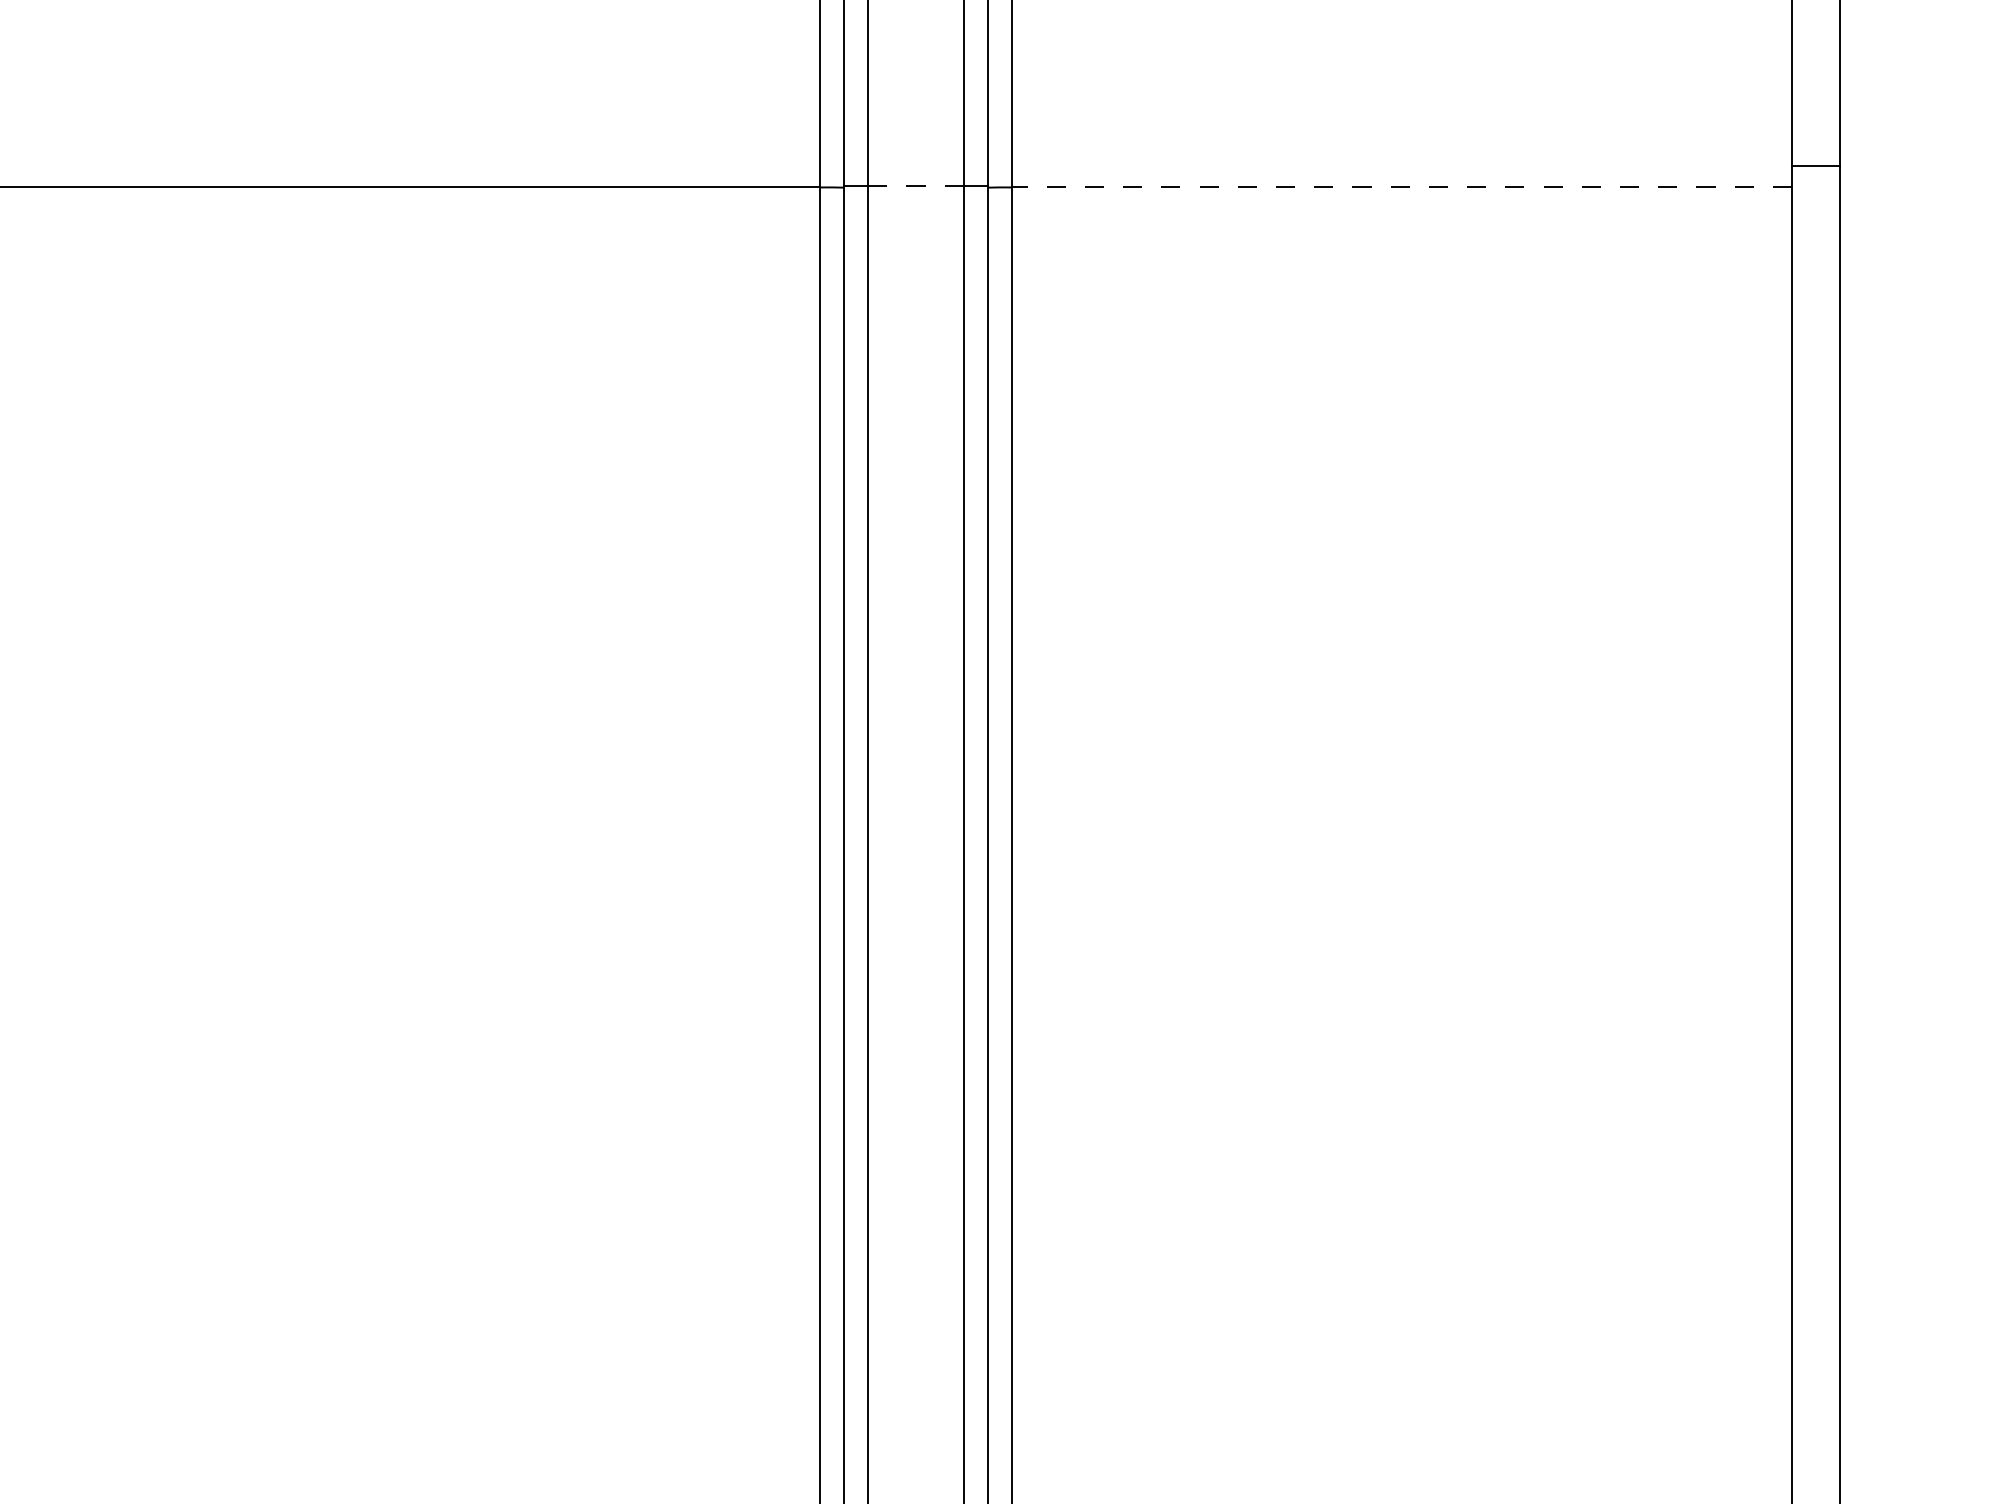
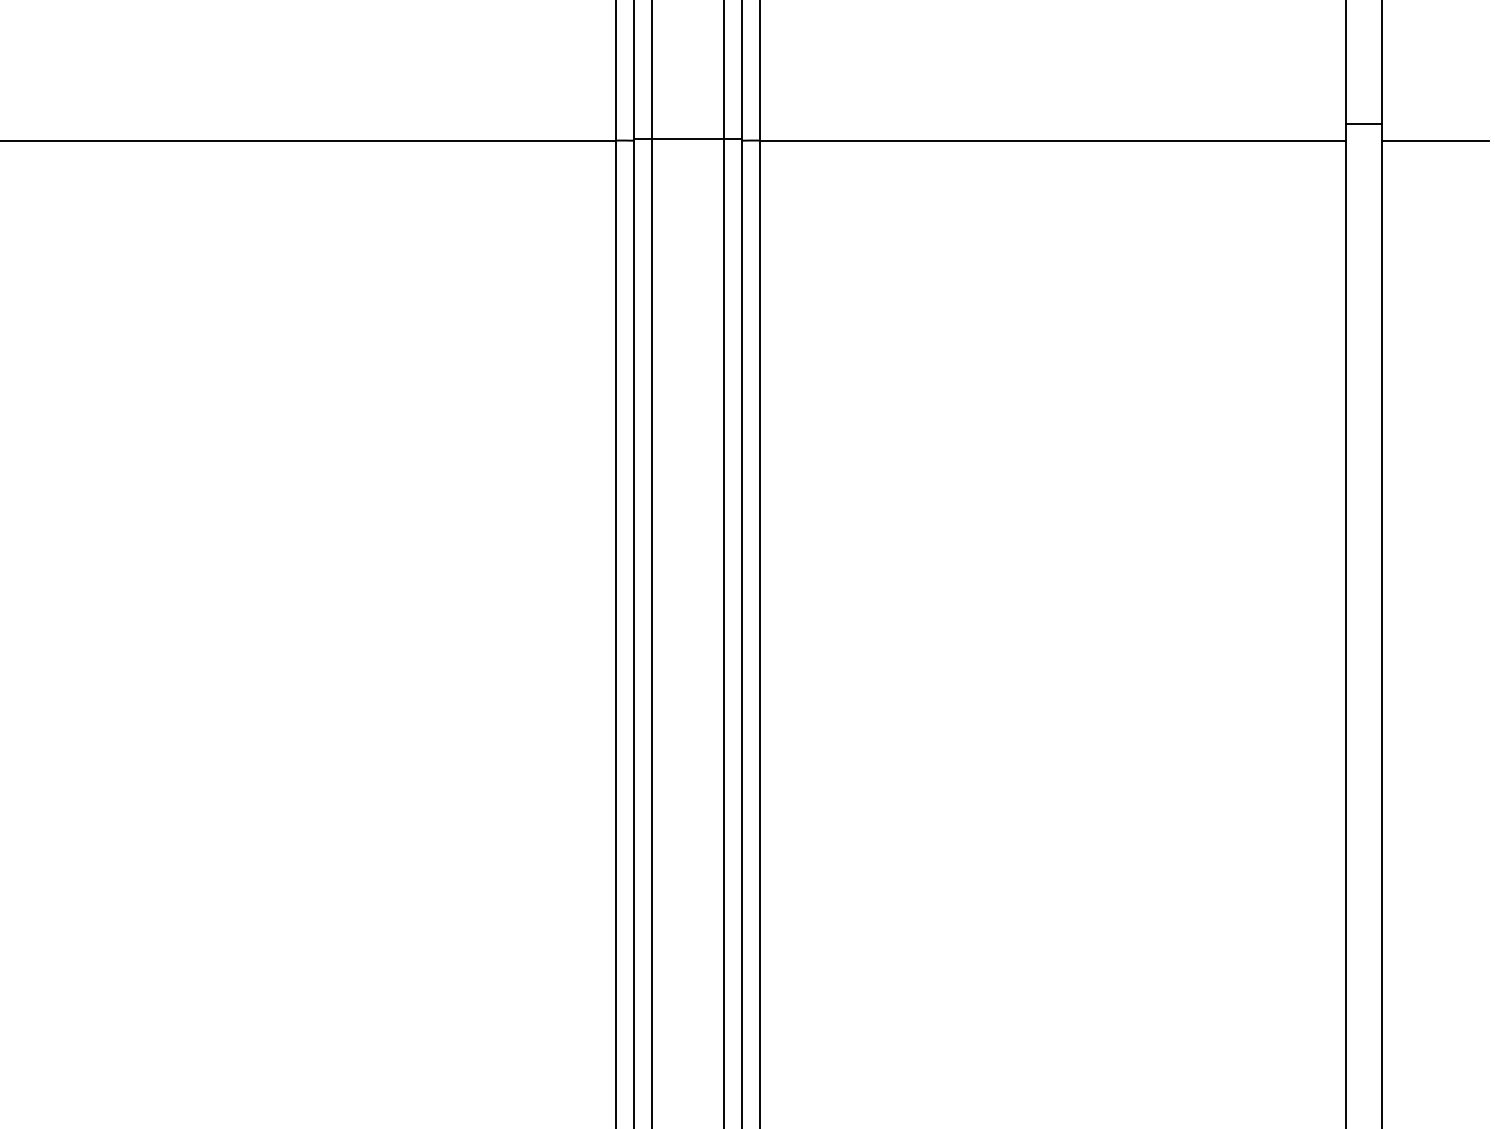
line: (915, 186) -> (687, 139), dashed -> solid
line: (1401, 187) -> (1052, 140), dashed -> solid
line: (1911, 187) -> (1435, 140), added

